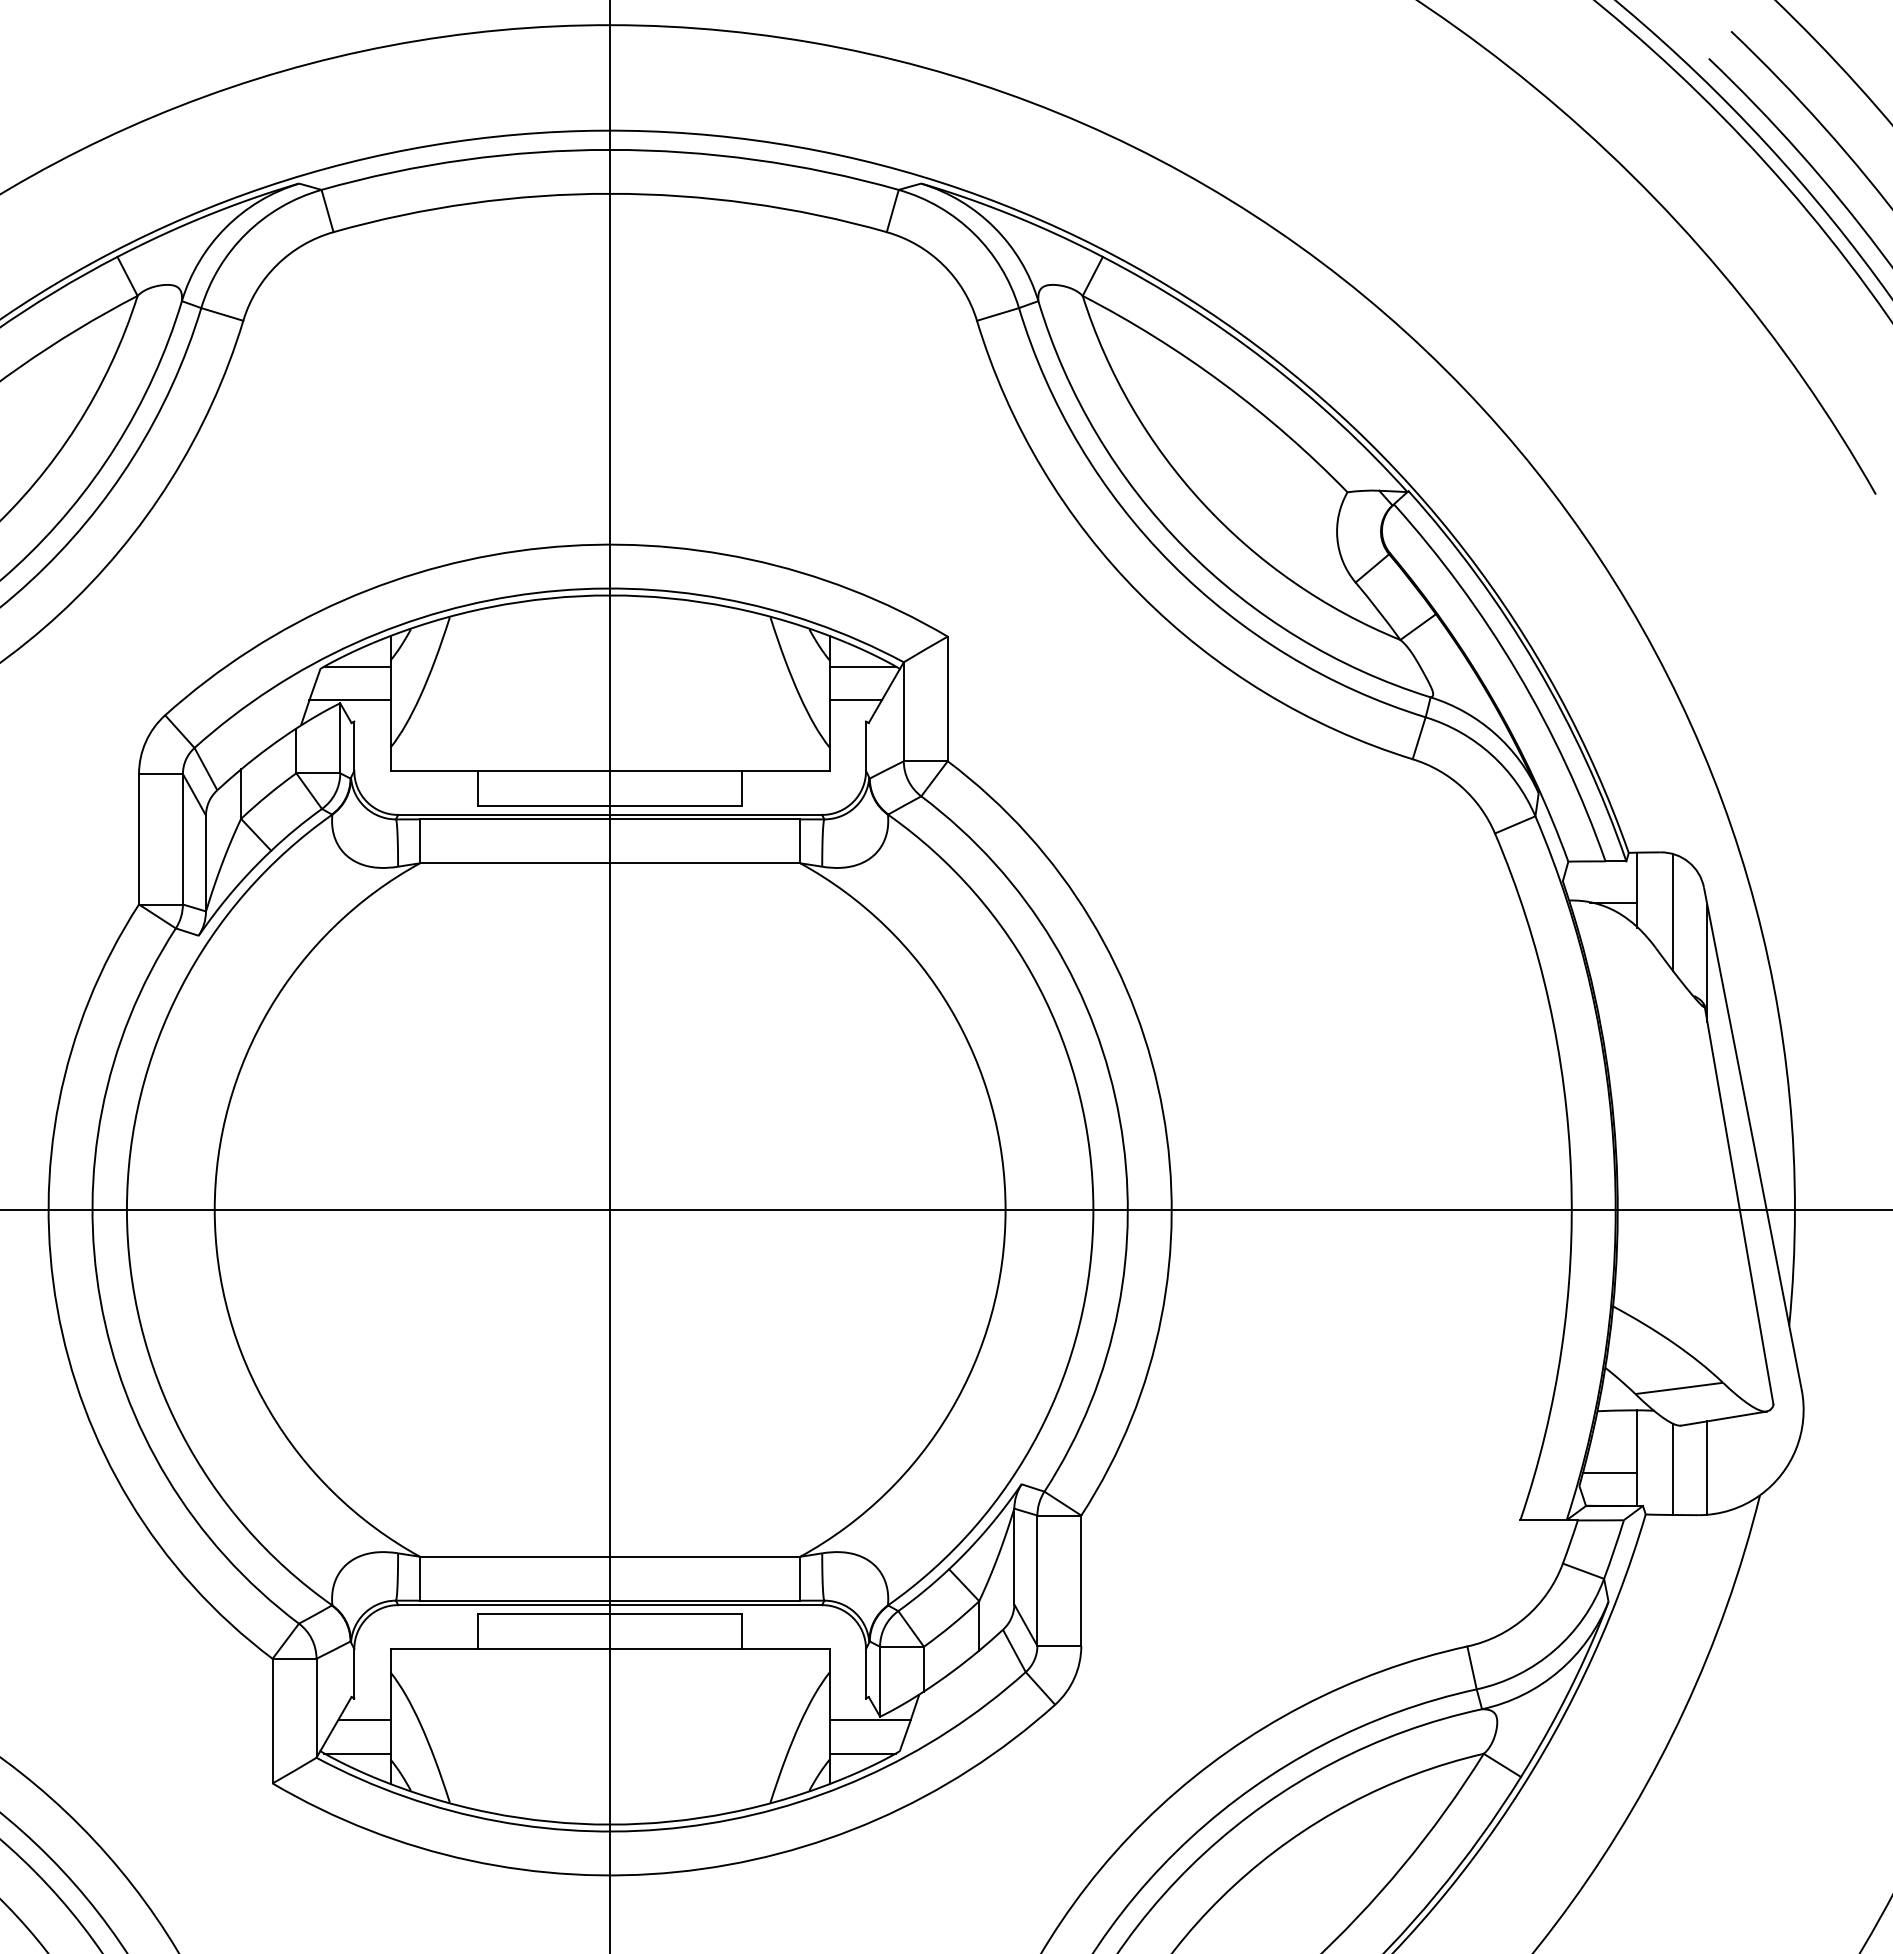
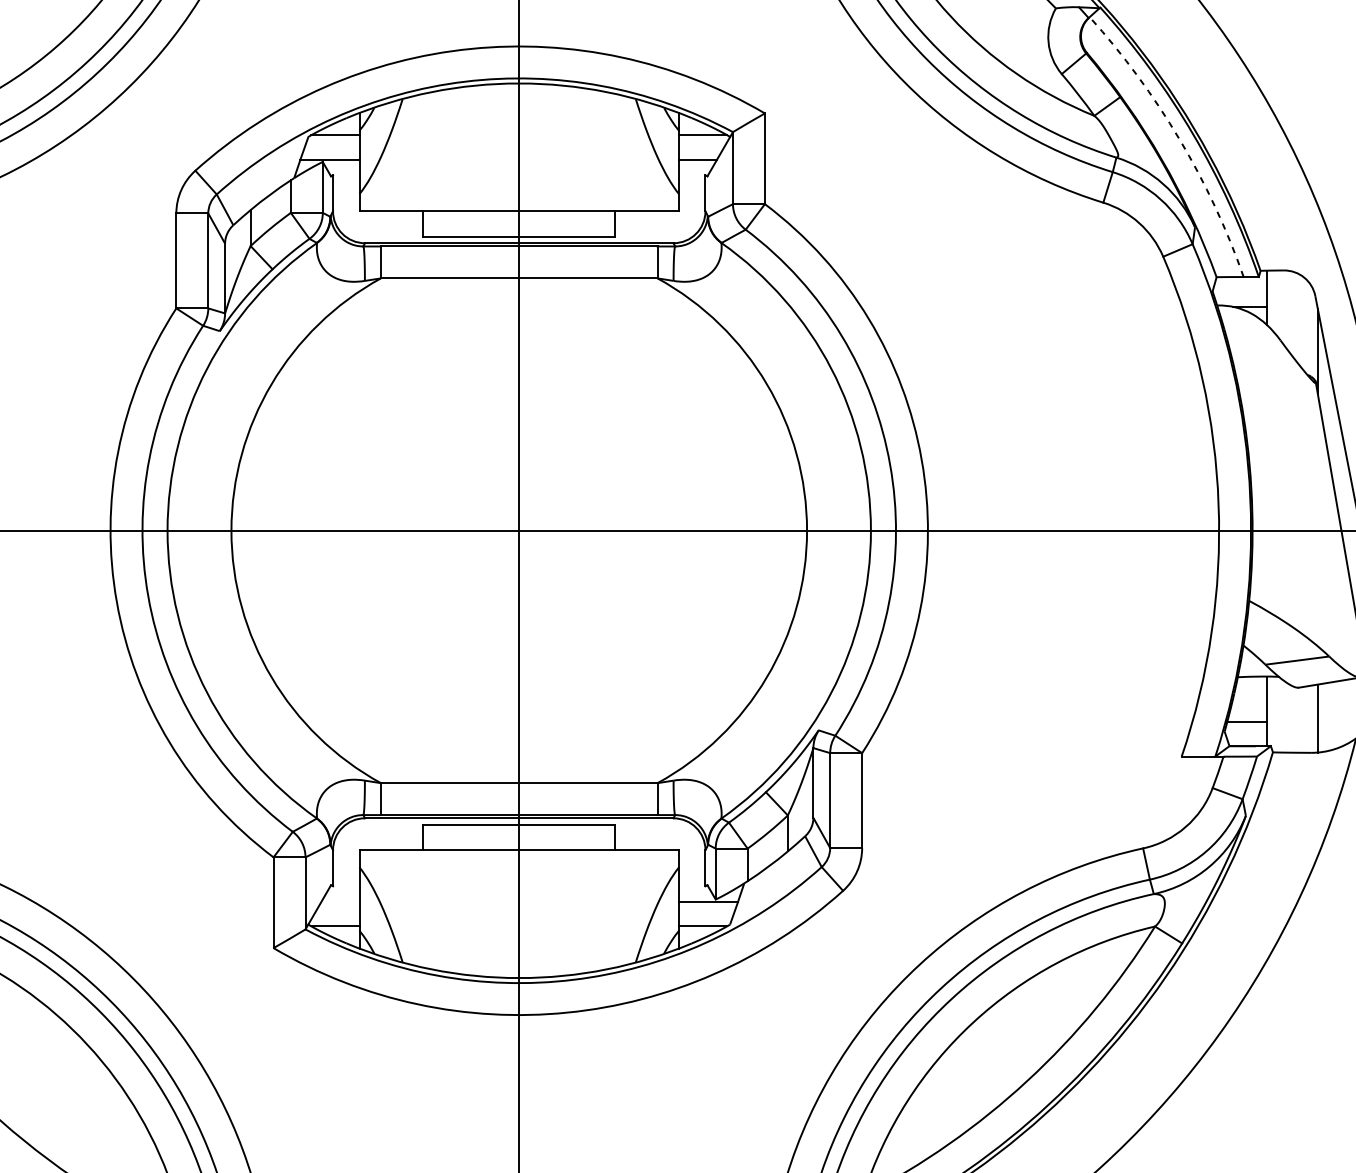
arc: (1517, 672) -> (1179, 139), solid -> dashed
line: (1673, 912) -> (1293, 314), removed
line: (1673, 1468) -> (1293, 718), removed
line: (364, 1719) -> (340, 901), removed

